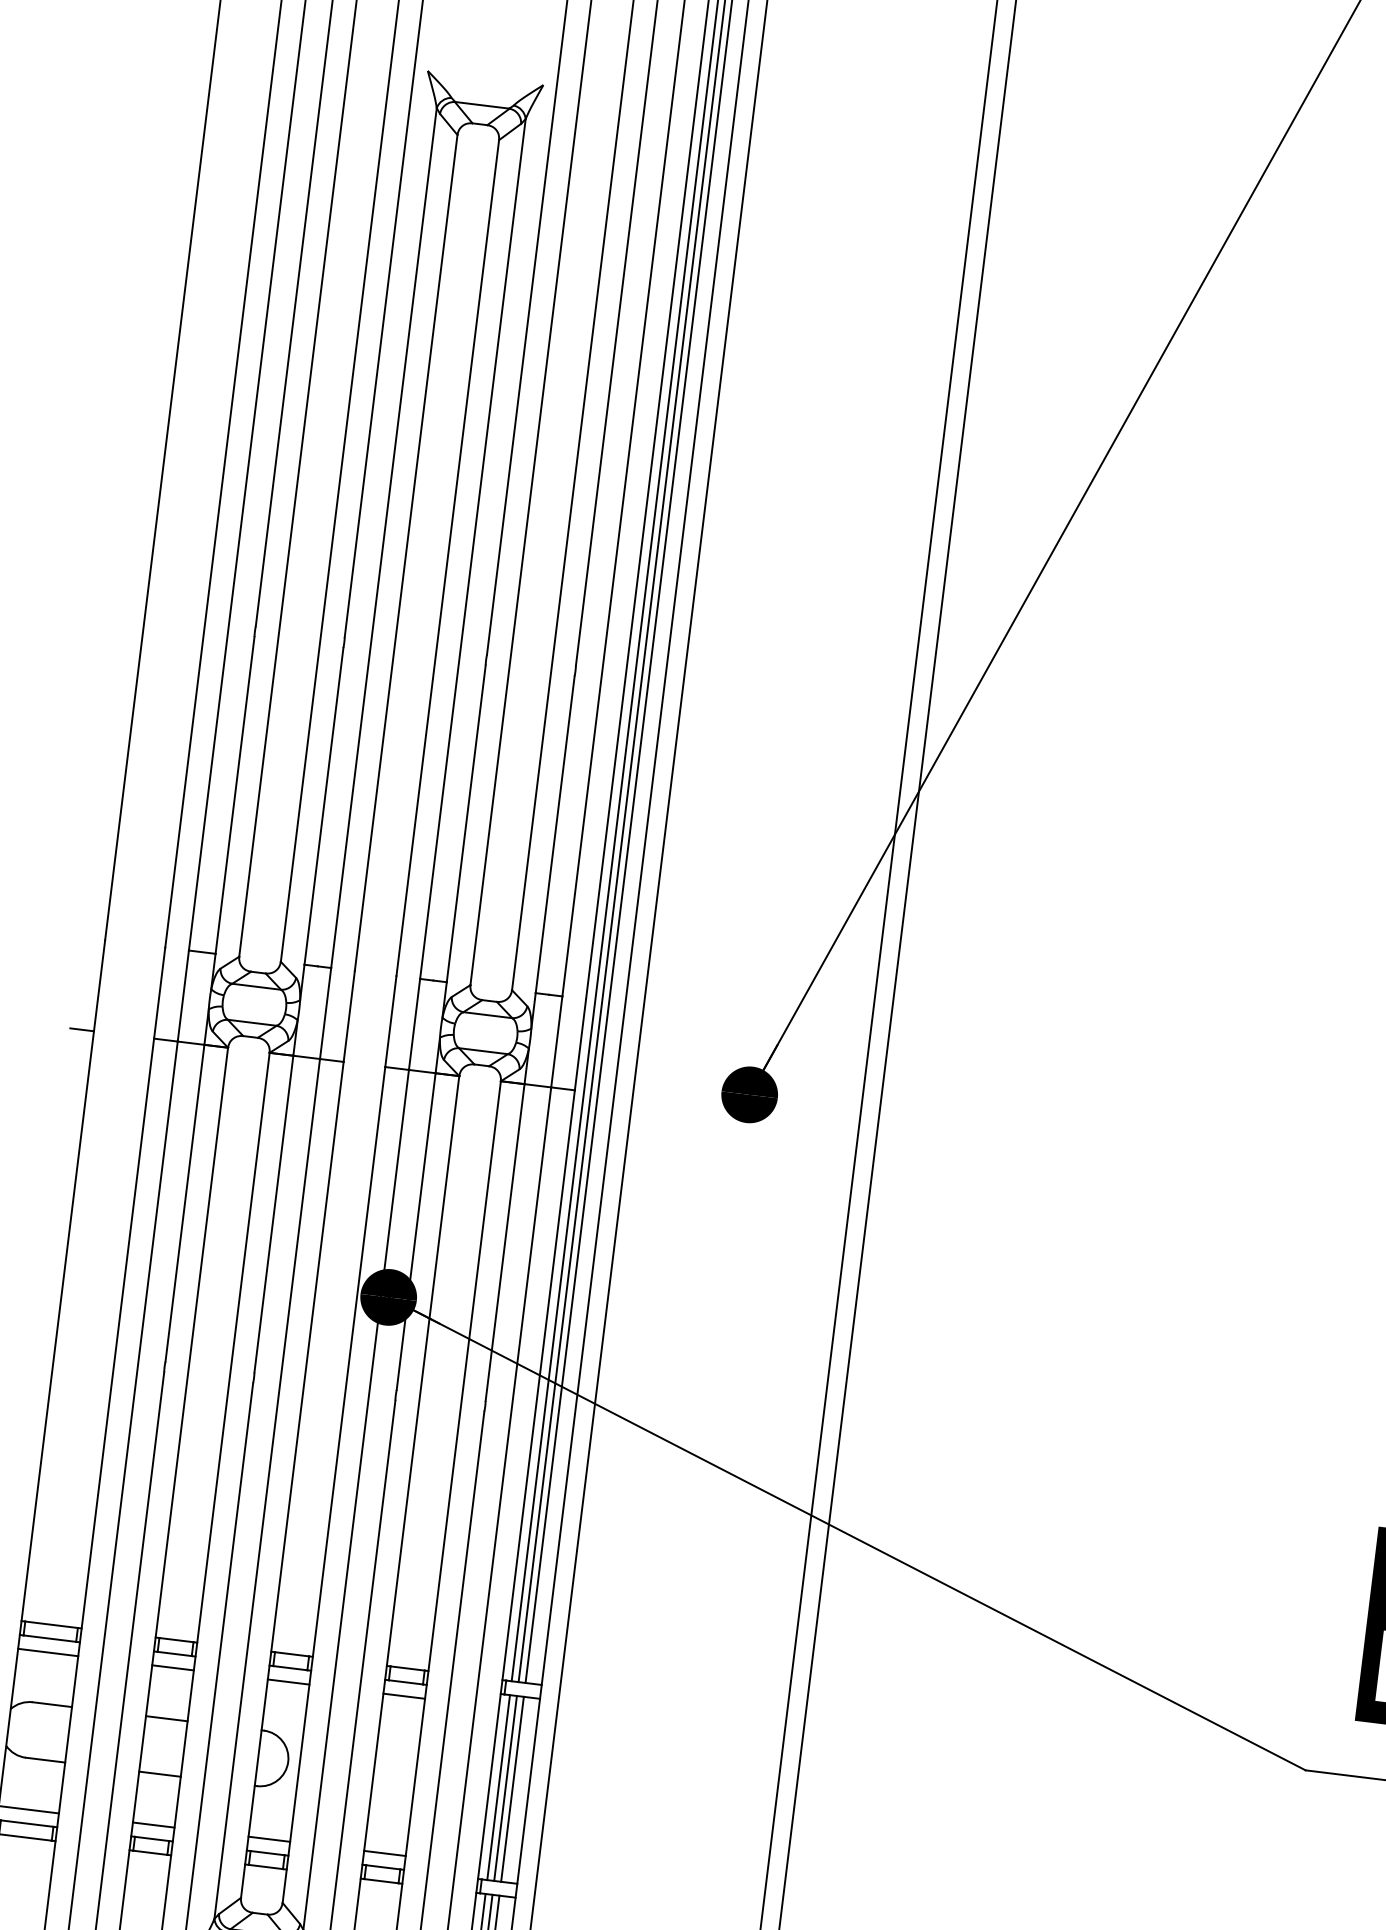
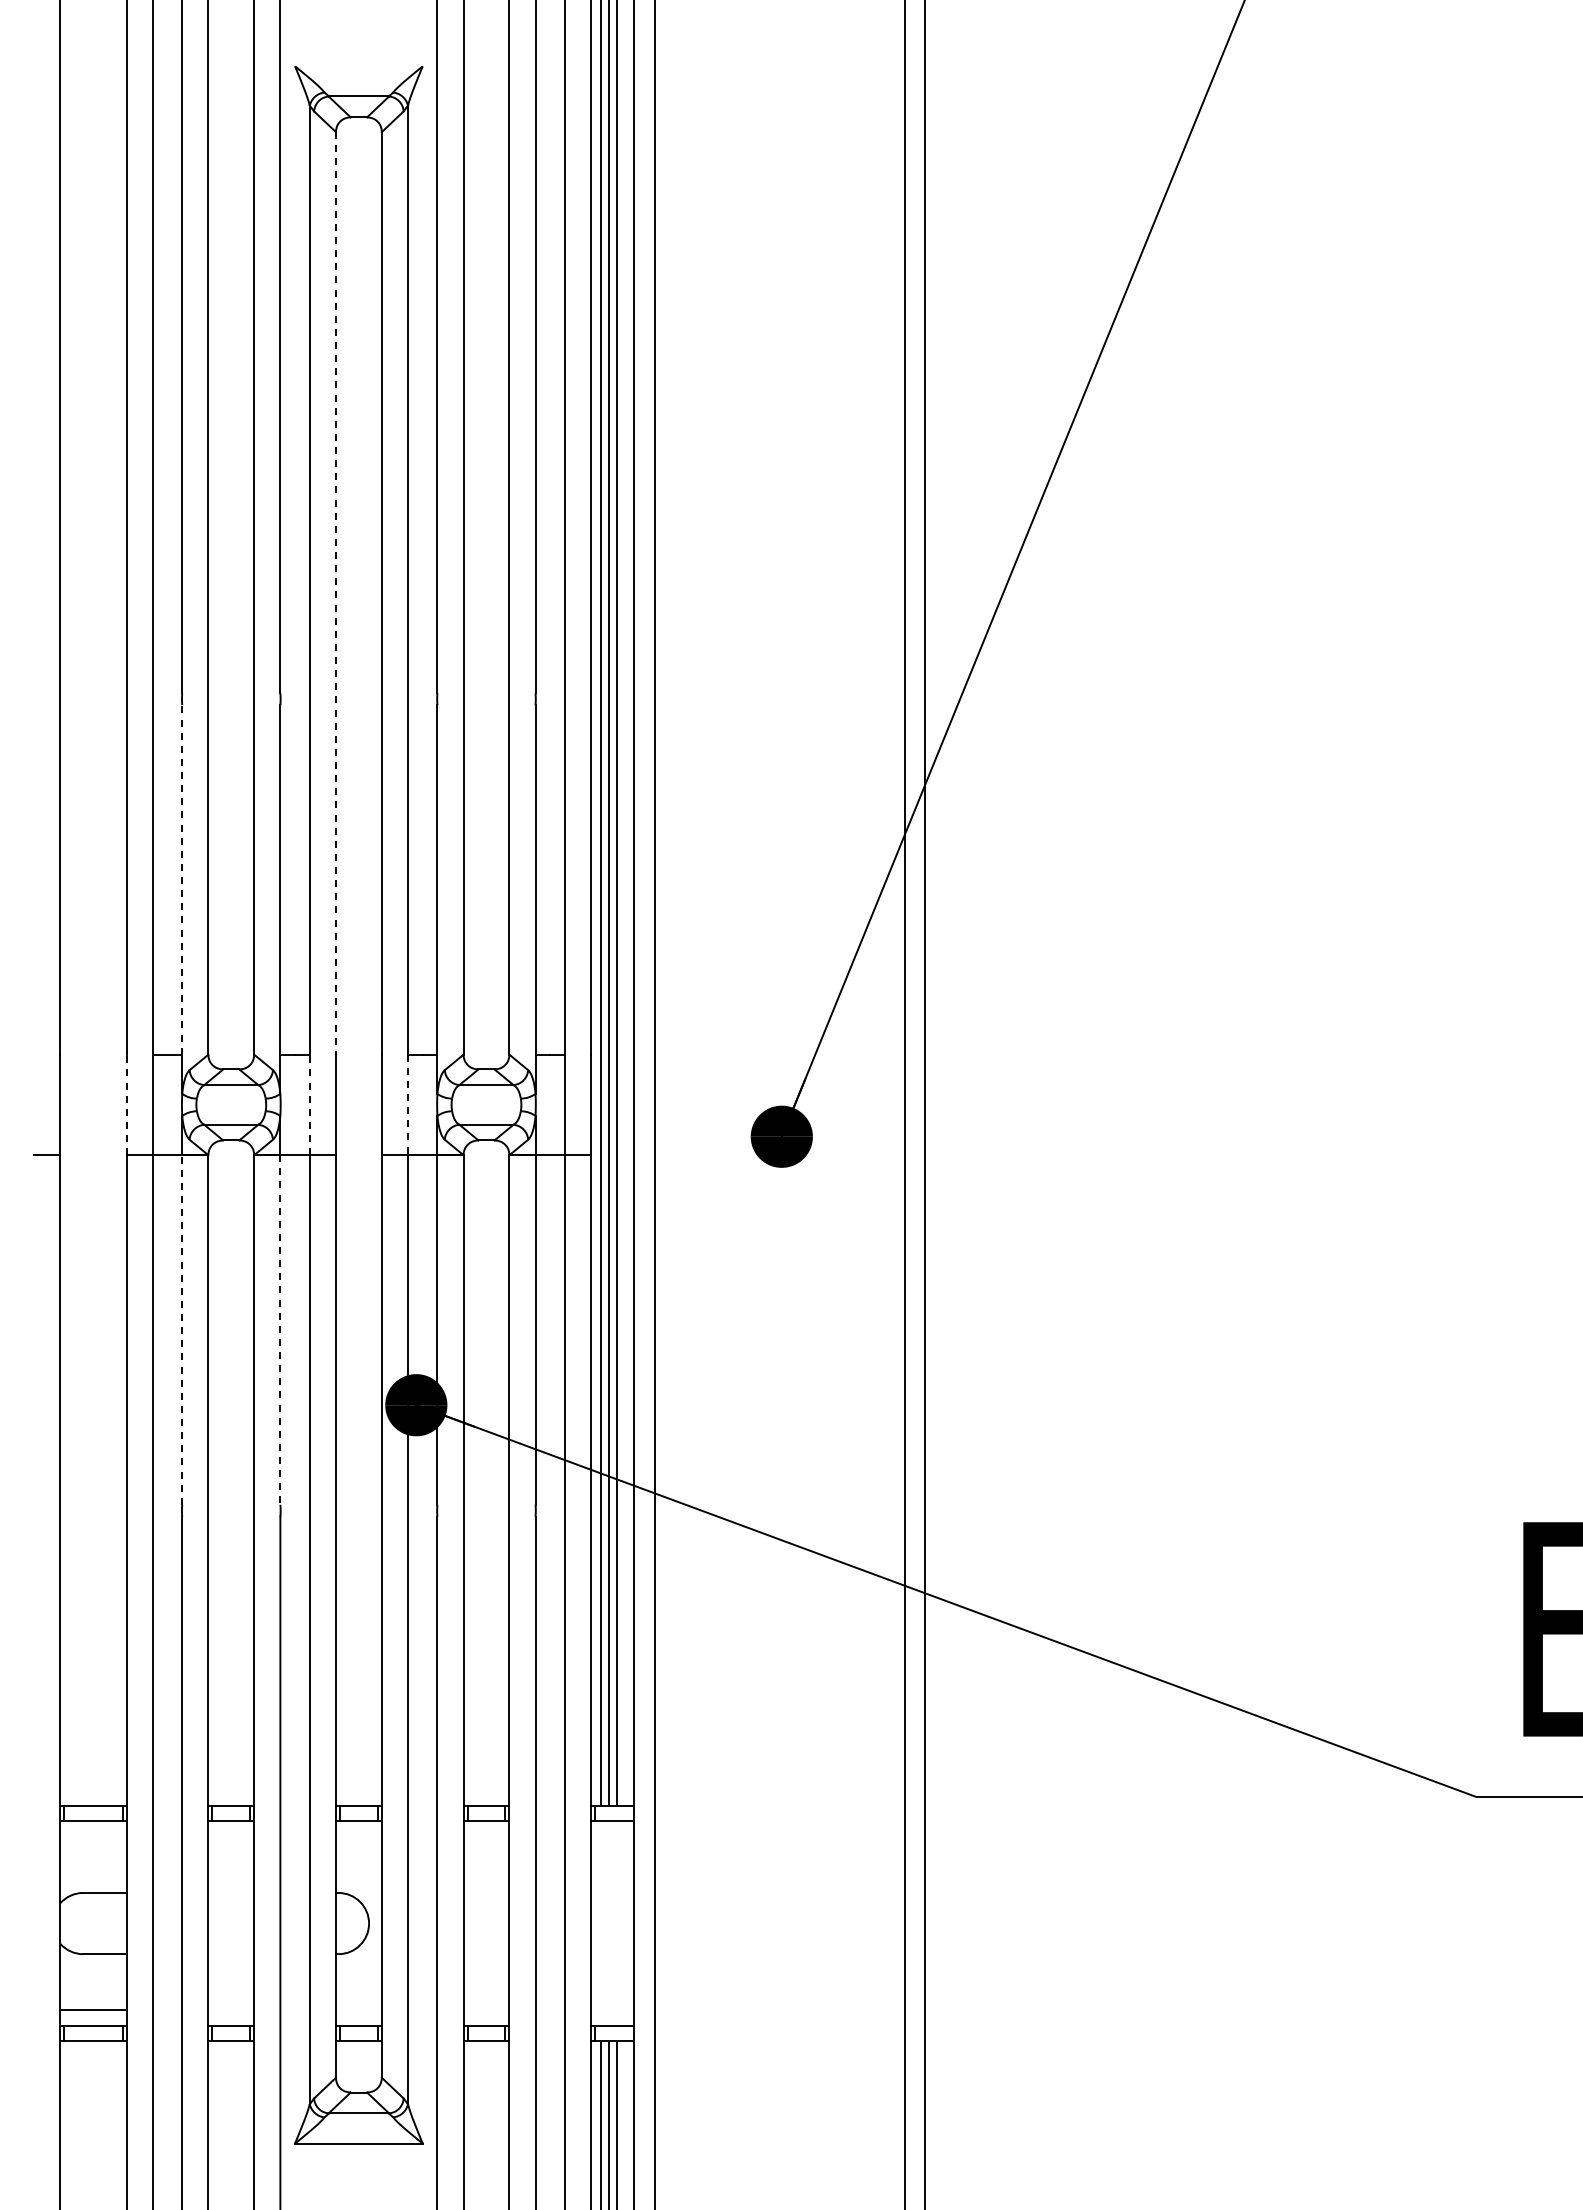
line: (405, 553) -> (335, 593), solid -> dashed
line: (235, 795) -> (182, 879), solid -> dashed
line: (159, 992) -> (126, 1104), solid -> dashed
line: (325, 1013) -> (309, 1104), solid -> dashed
line: (414, 1024) -> (407, 1105), solid -> dashed
line: (185, 1202) -> (182, 1329), solid -> dashed
line: (274, 1213) -> (280, 1329), solid -> dashed
line: (48, 1652) -> (93, 1836), removed
line: (173, 1667) -> (231, 1836), removed
line: (288, 1681) -> (358, 1836), removed
line: (404, 1695) -> (486, 1836), removed
line: (167, 1718) -> (231, 1892), removed
line: (160, 1774) -> (231, 1954), removed
line: (498, 1787) -> (601, 1923), removed
line: (505, 1788) -> (608, 1923), removed
line: (512, 1789) -> (616, 1923), removed
line: (153, 1825) -> (231, 2010), removed
line: (268, 1839) -> (358, 2010), removed
line: (384, 1853) -> (486, 2010), removed

